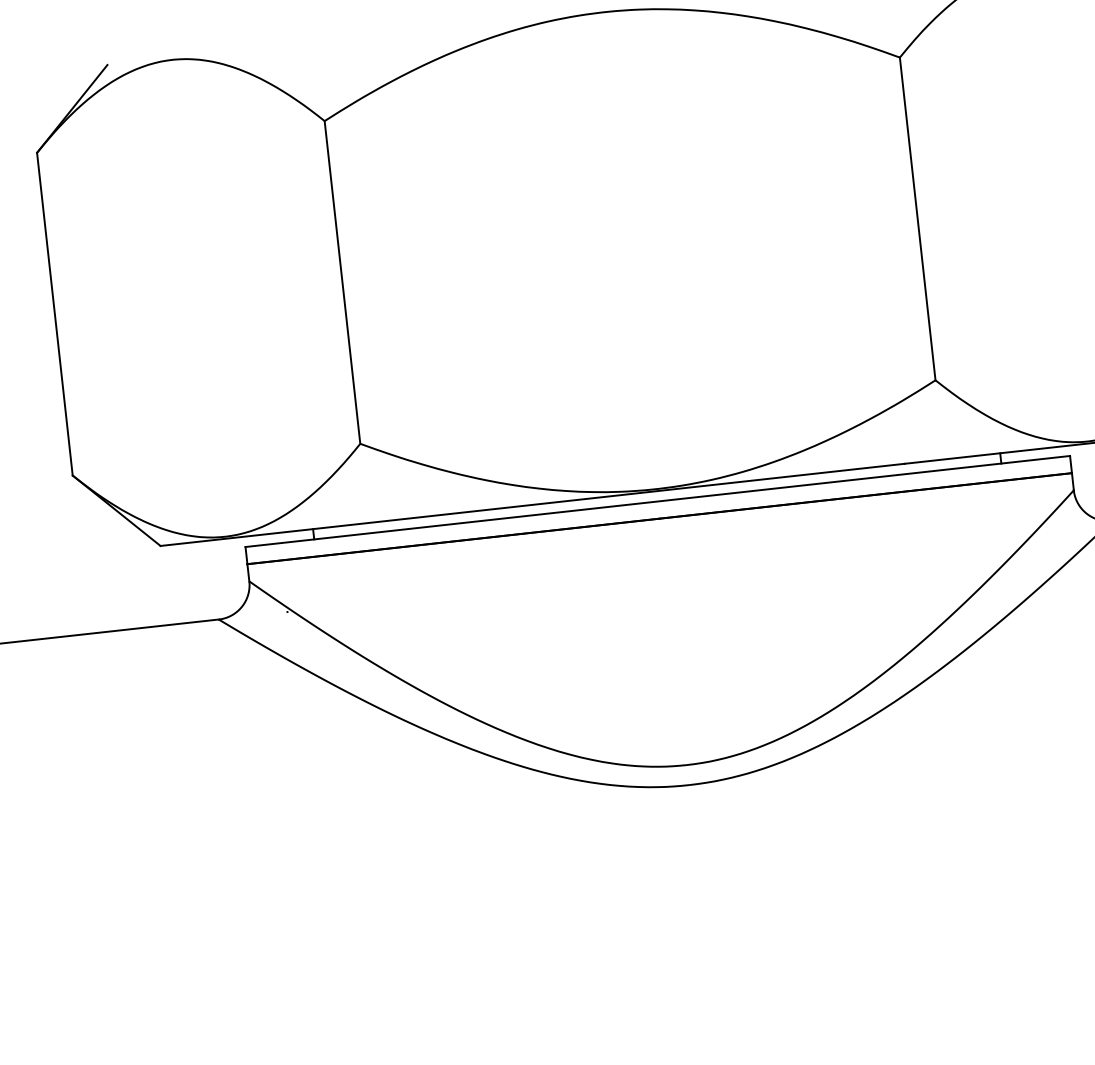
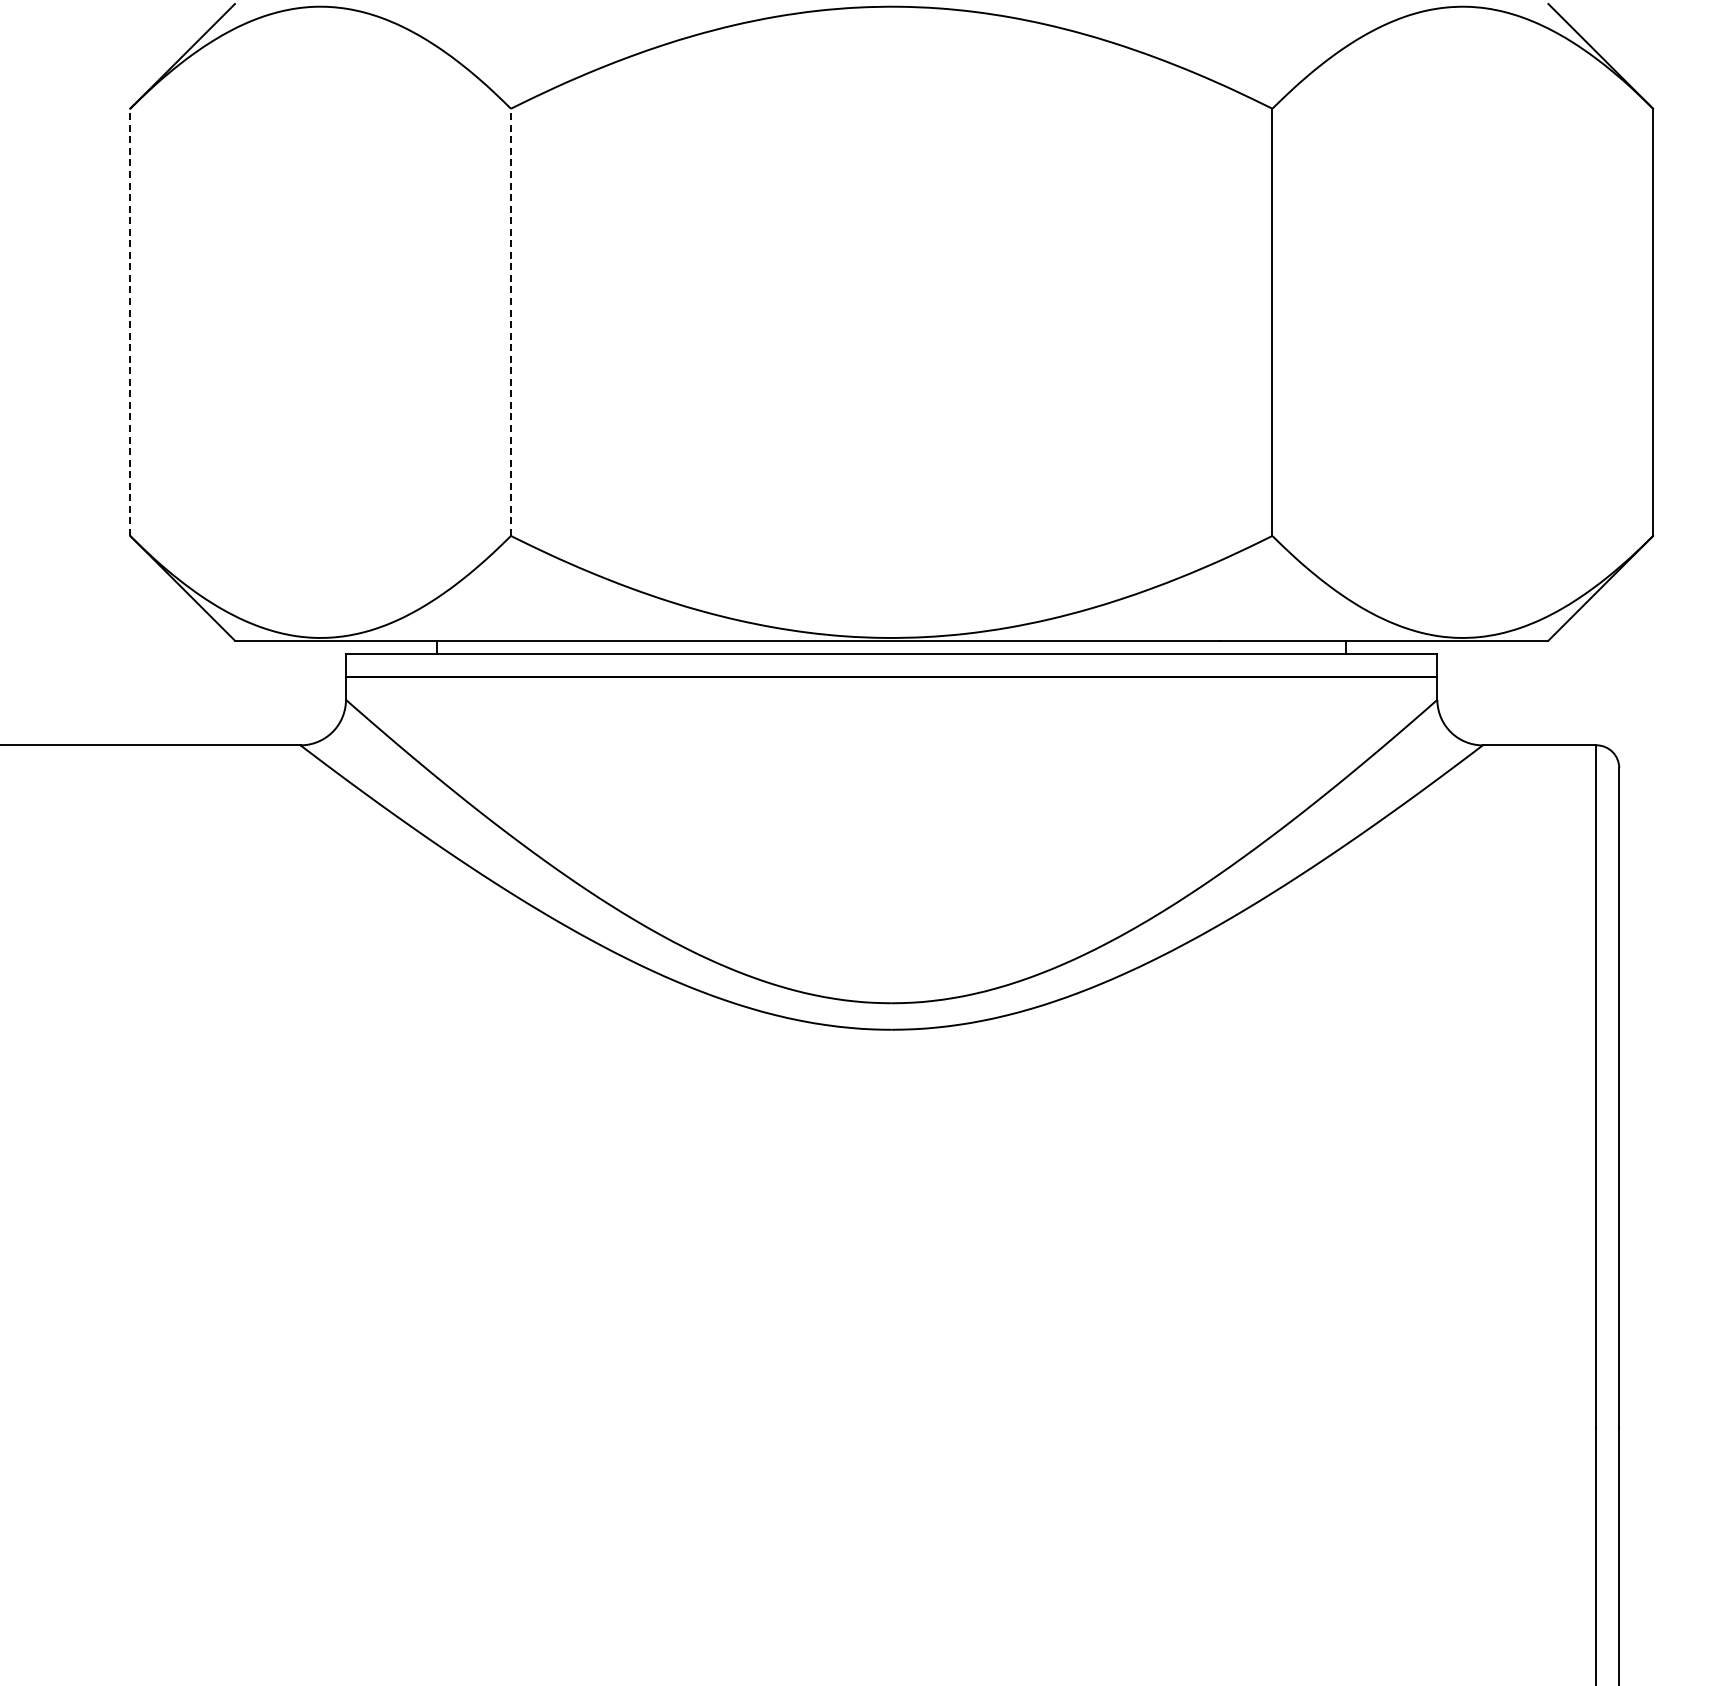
line: (342, 282) -> (510, 322), solid -> dashed
line: (55, 314) -> (130, 322), solid -> dashed

